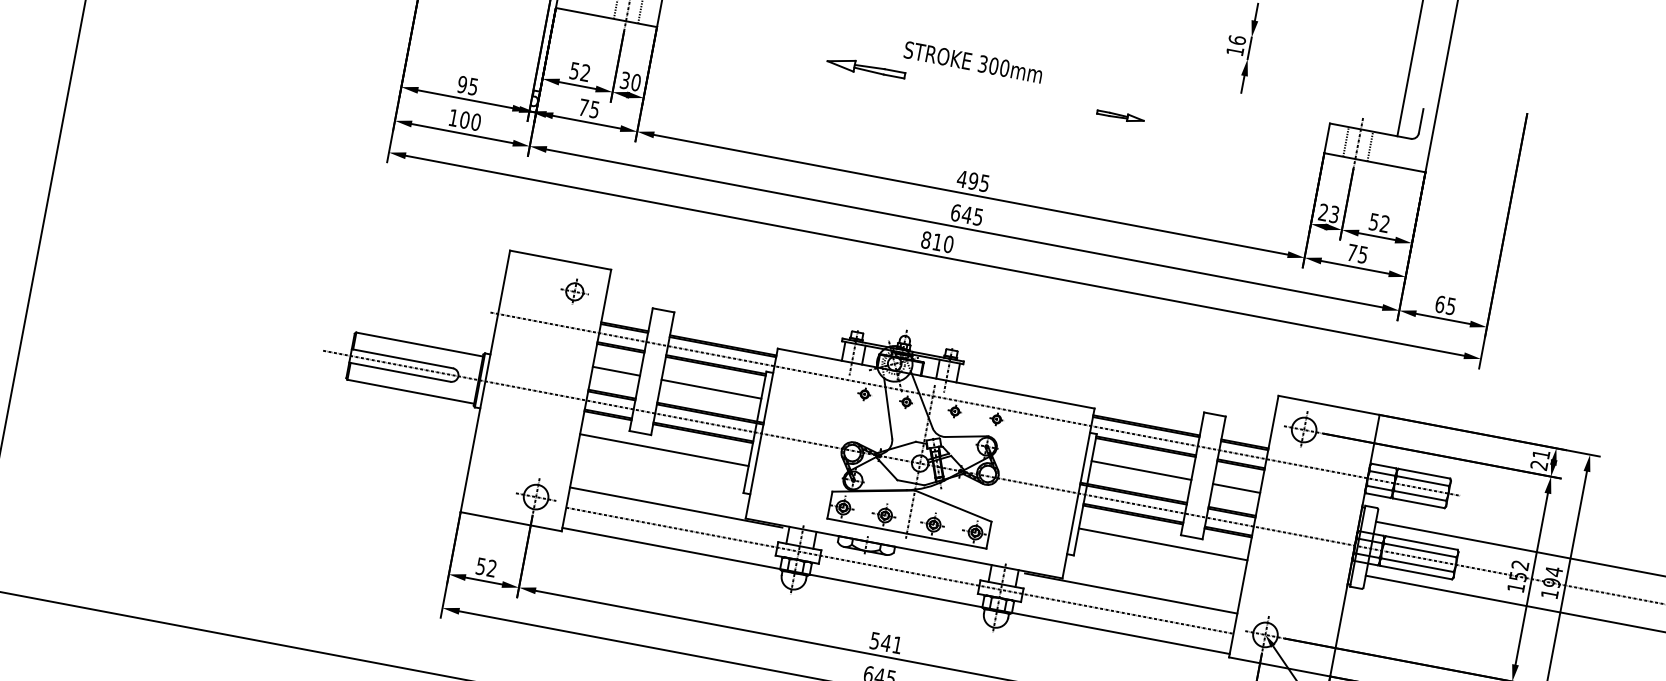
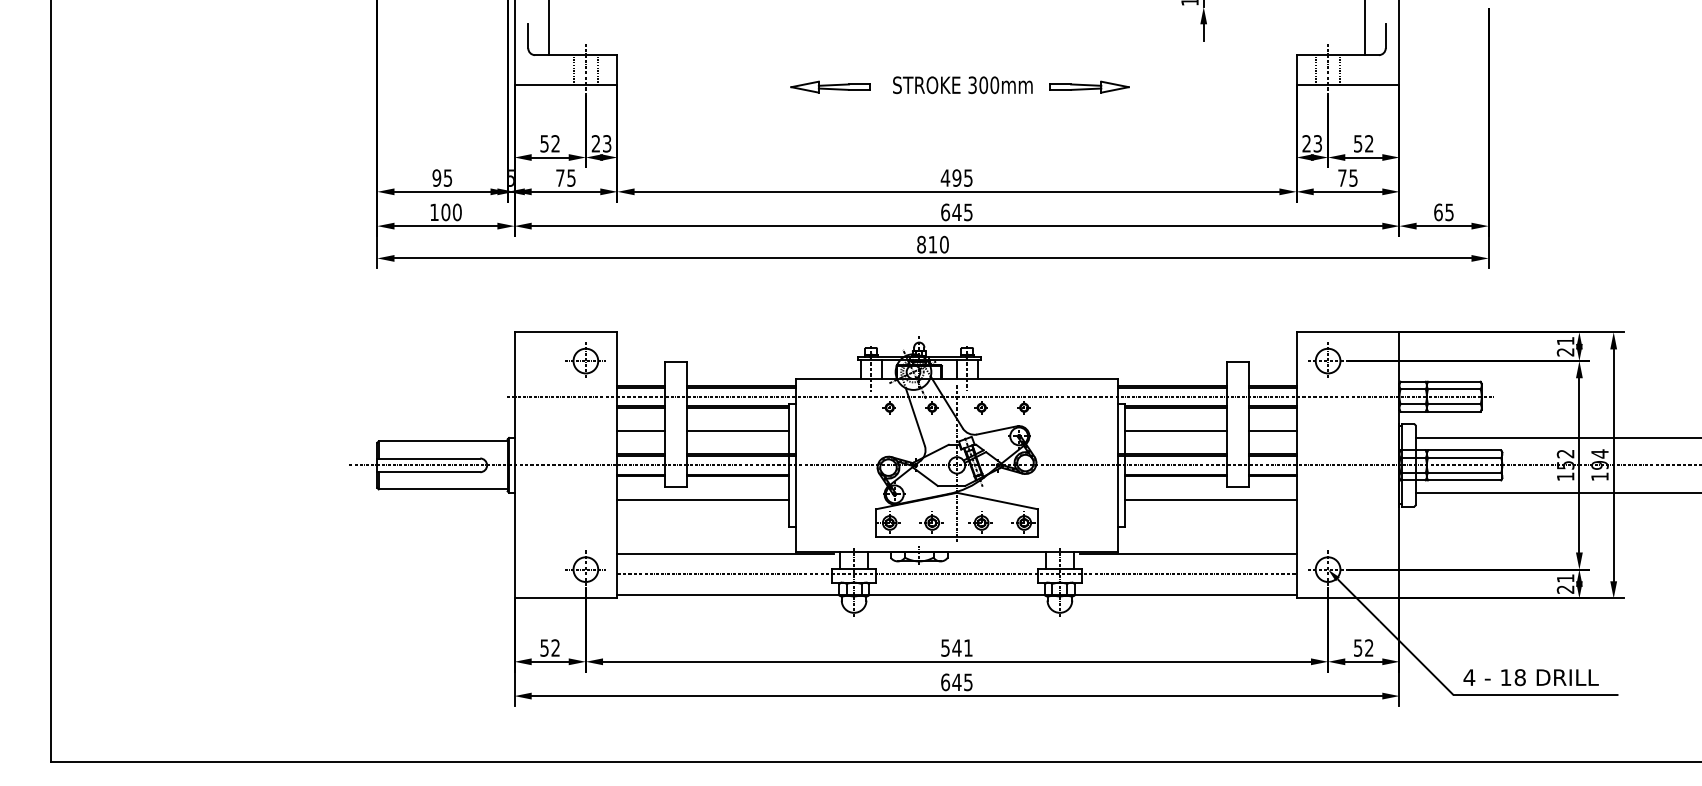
text: (973, 62) -> (962, 85), moved
text: (630, 81) -> (601, 143), 30 -> 23
part: (1120, 115) -> (1089, 86), size x1.67
part: (574, 290) -> (585, 359), size x1.43

